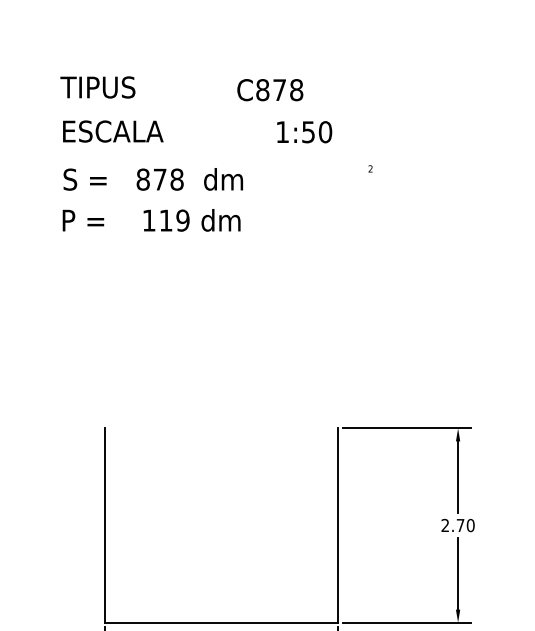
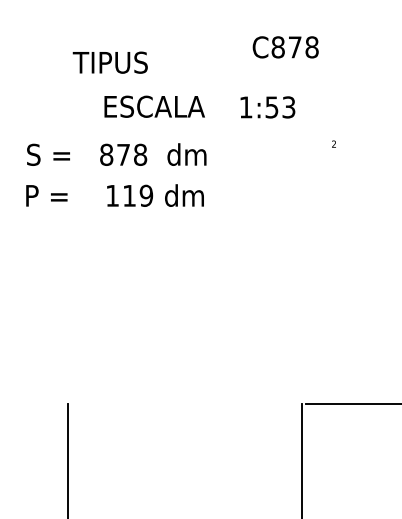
text: (97, 87) -> (109, 62), moved
text: (270, 90) -> (285, 47), moved
text: (113, 131) -> (154, 106), moved
text: (325, 132) -> (288, 107), 1:50 -> 1:53

